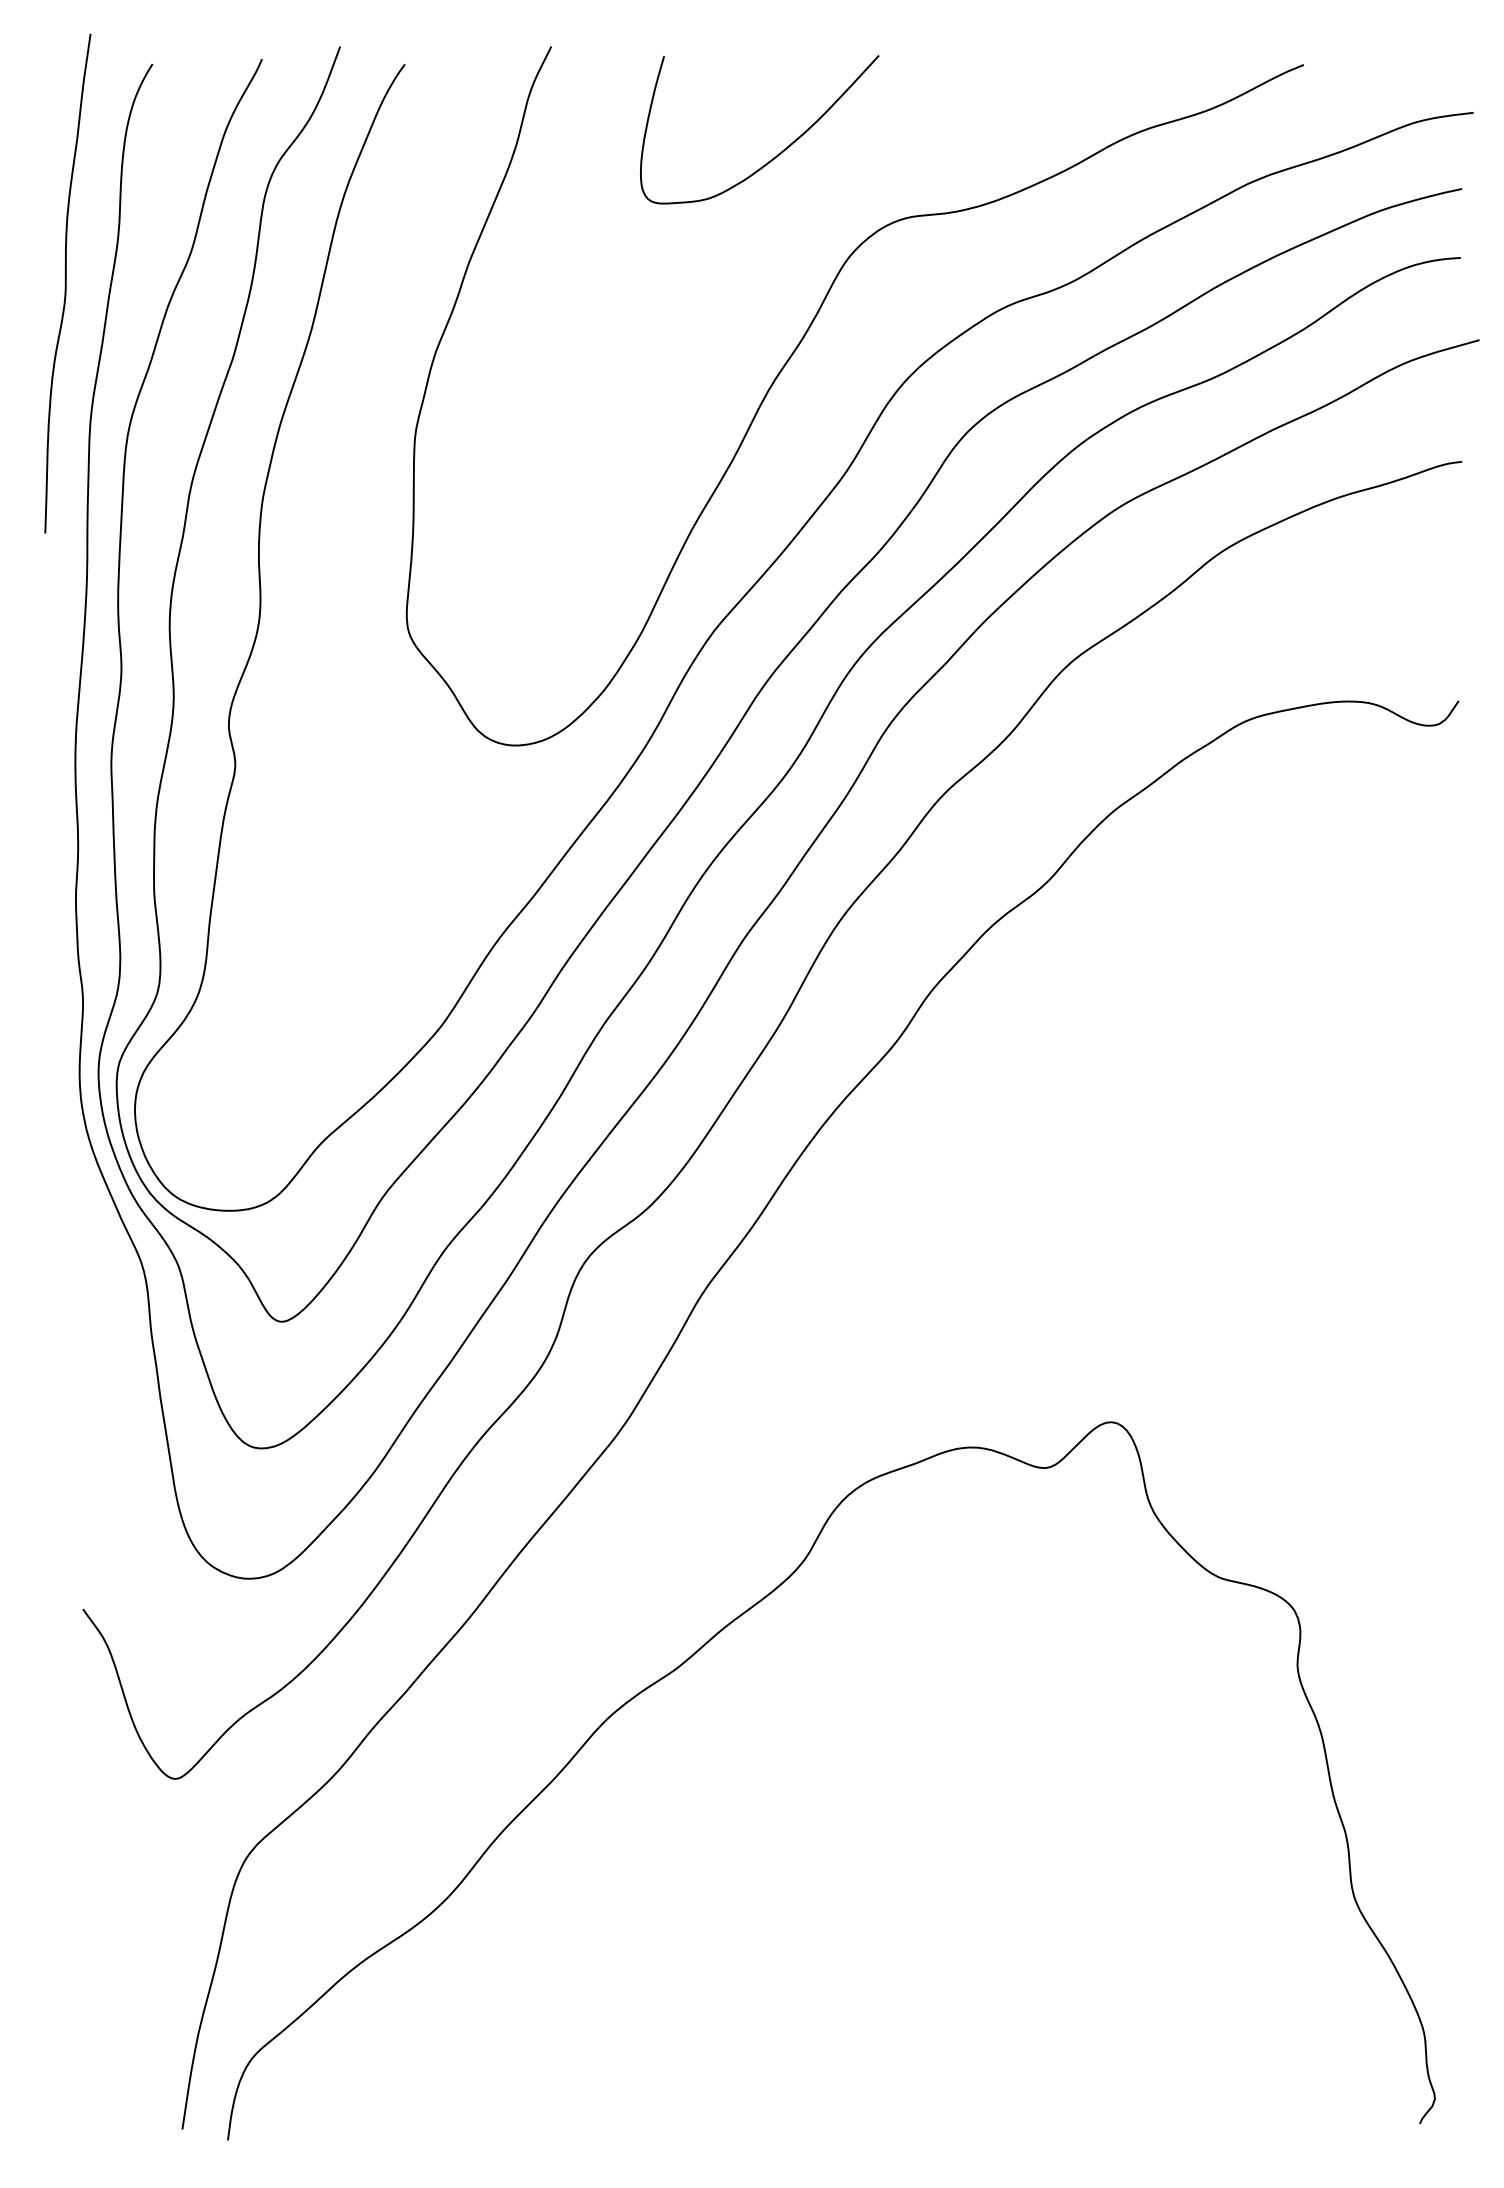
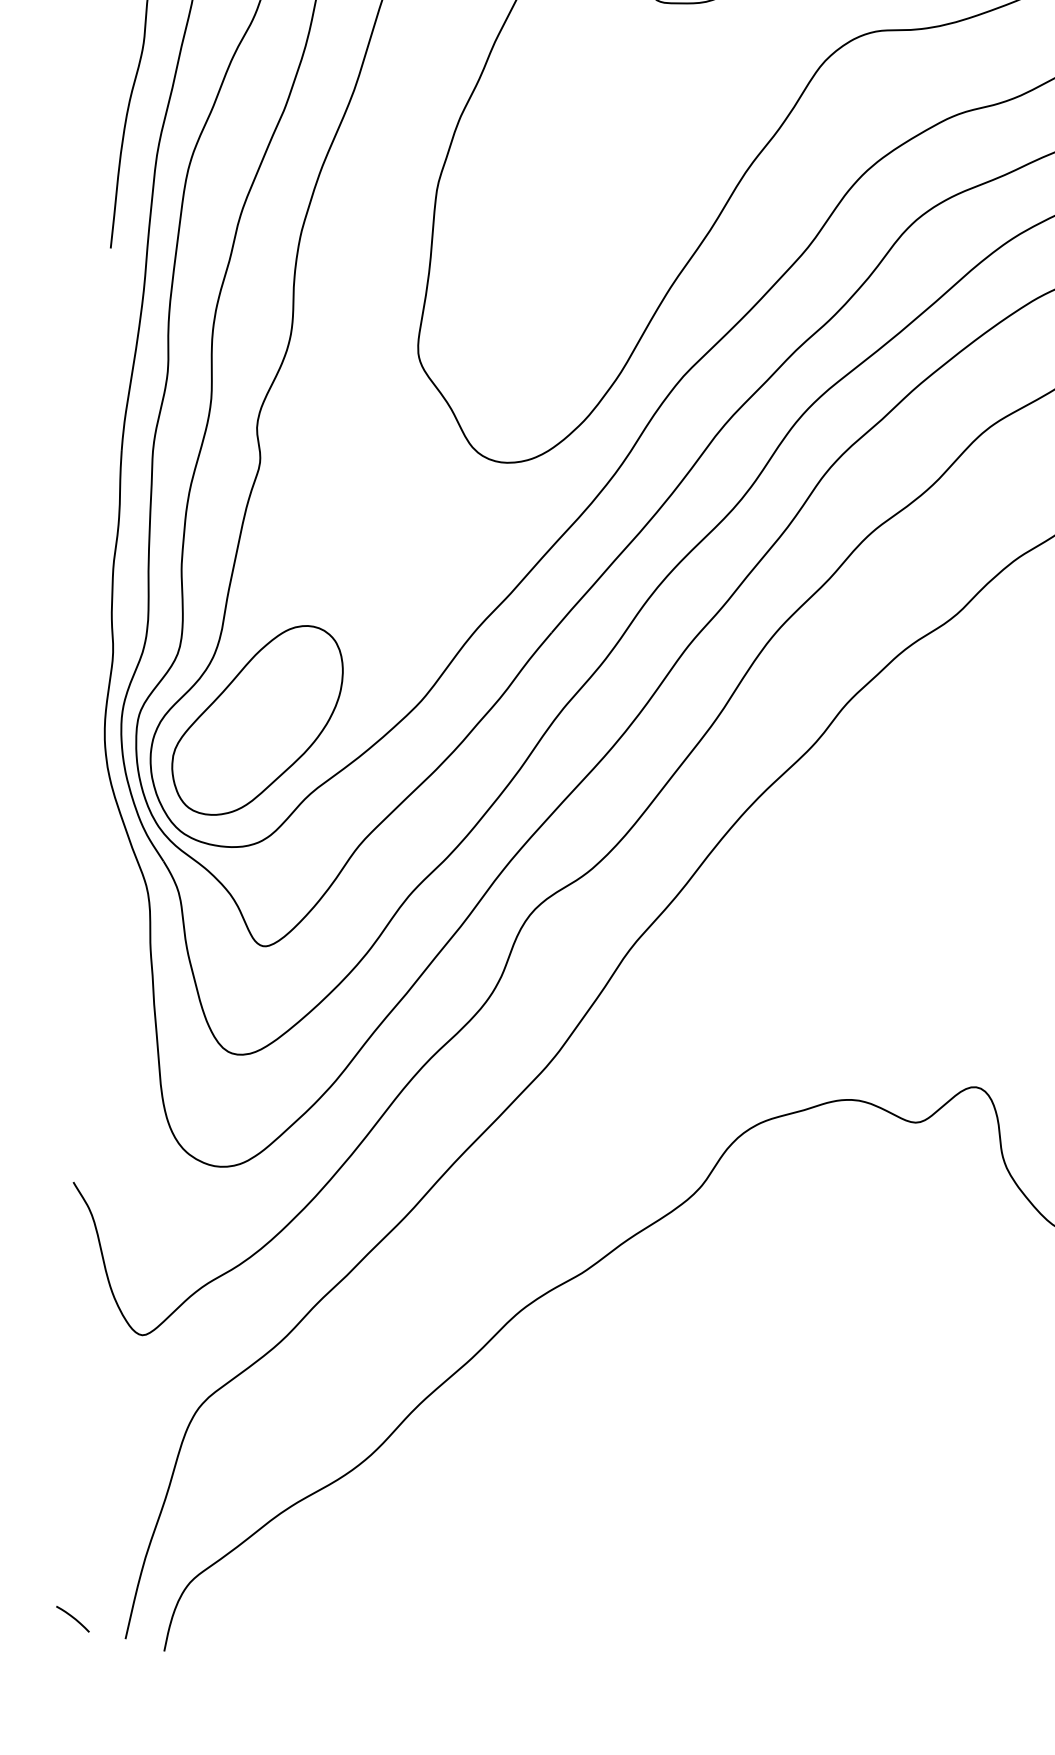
part: (254, 1062) -> (257, 720), added
curve: (120, 2110) -> (73, 1618), added

